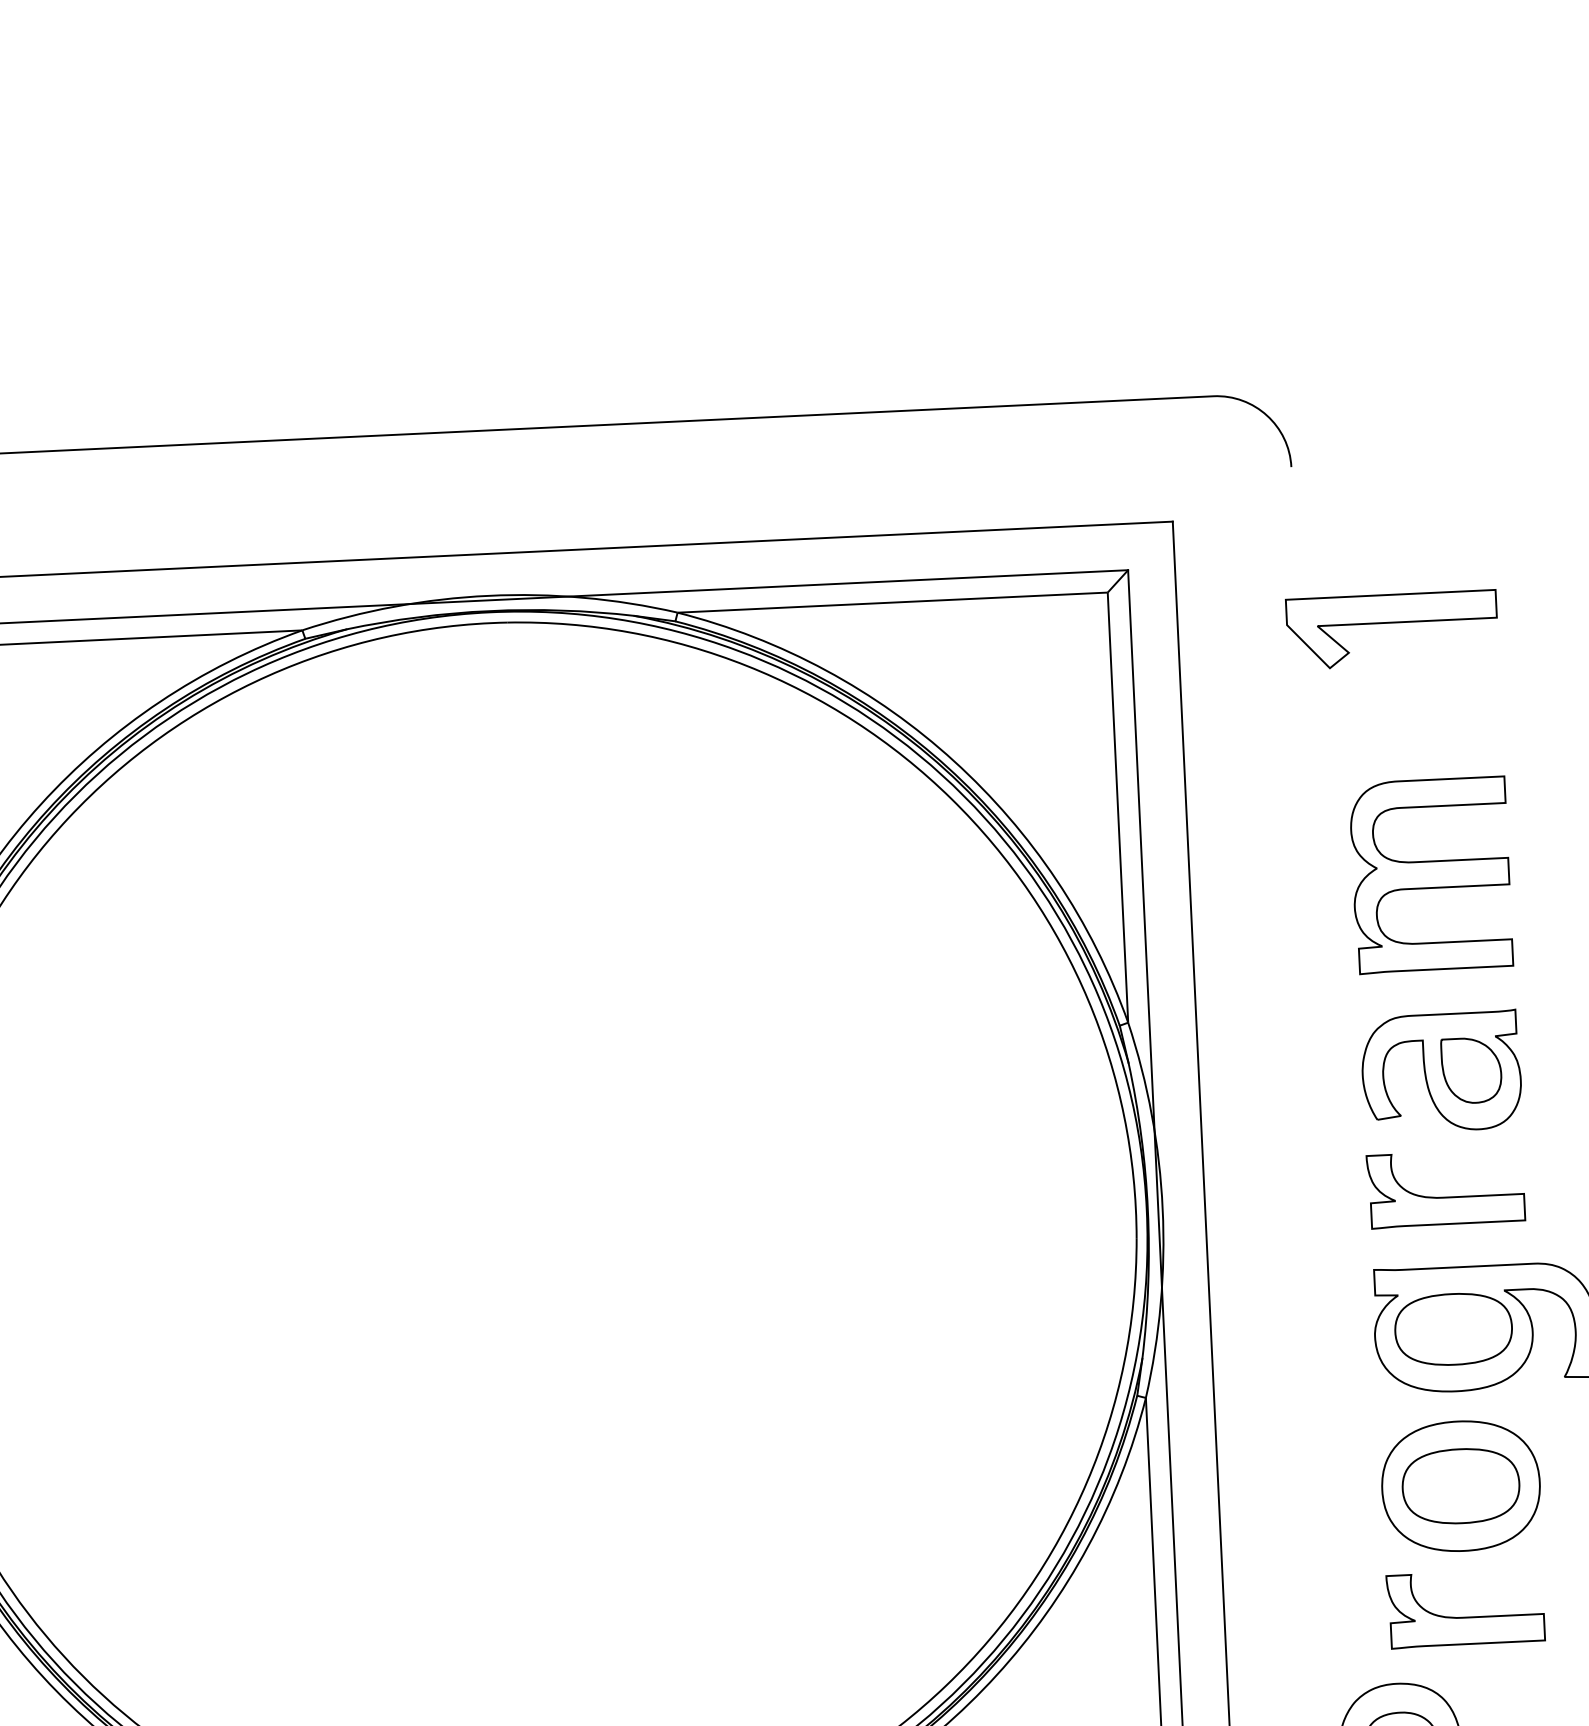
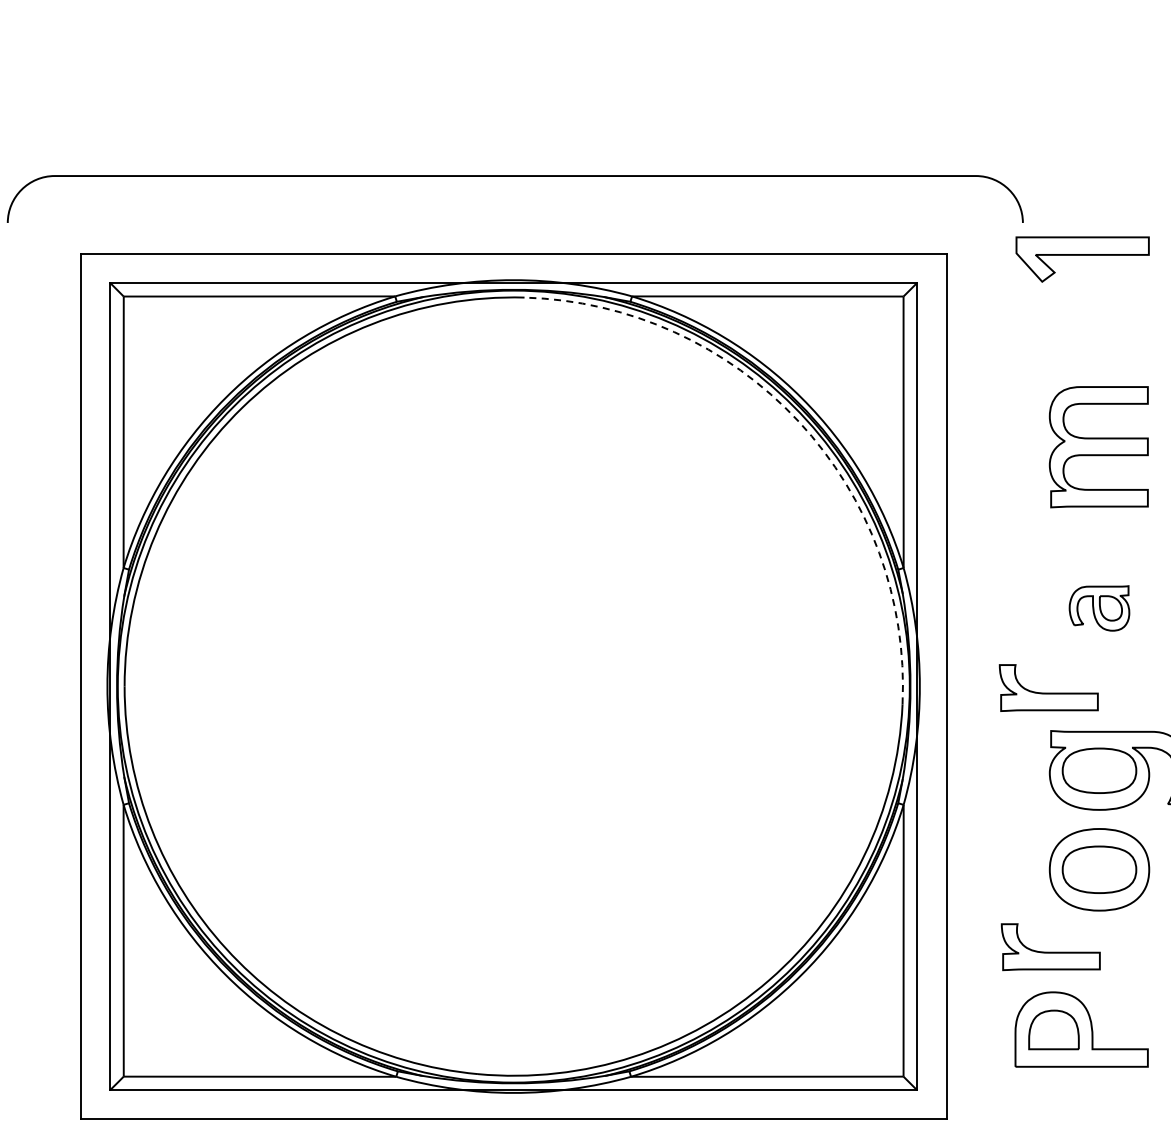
part: (1392, 629) -> (1082, 259), moved
arc: (950, 798) -> (798, 421), solid -> dashed
part: (1430, 875) -> (1098, 447), moved
part: (1441, 1072) -> (1099, 608), size x0.6
part: (1445, 1187) -> (1048, 687), moved
part: (1465, 1609) -> (1050, 947), moved

